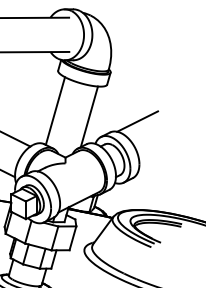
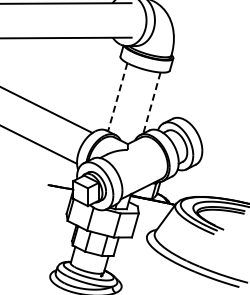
line: (55, 111) -> (117, 97), solid -> dashed
line: (88, 117) -> (151, 103), solid -> dashed
line: (137, 121) -> (200, 107), removed

